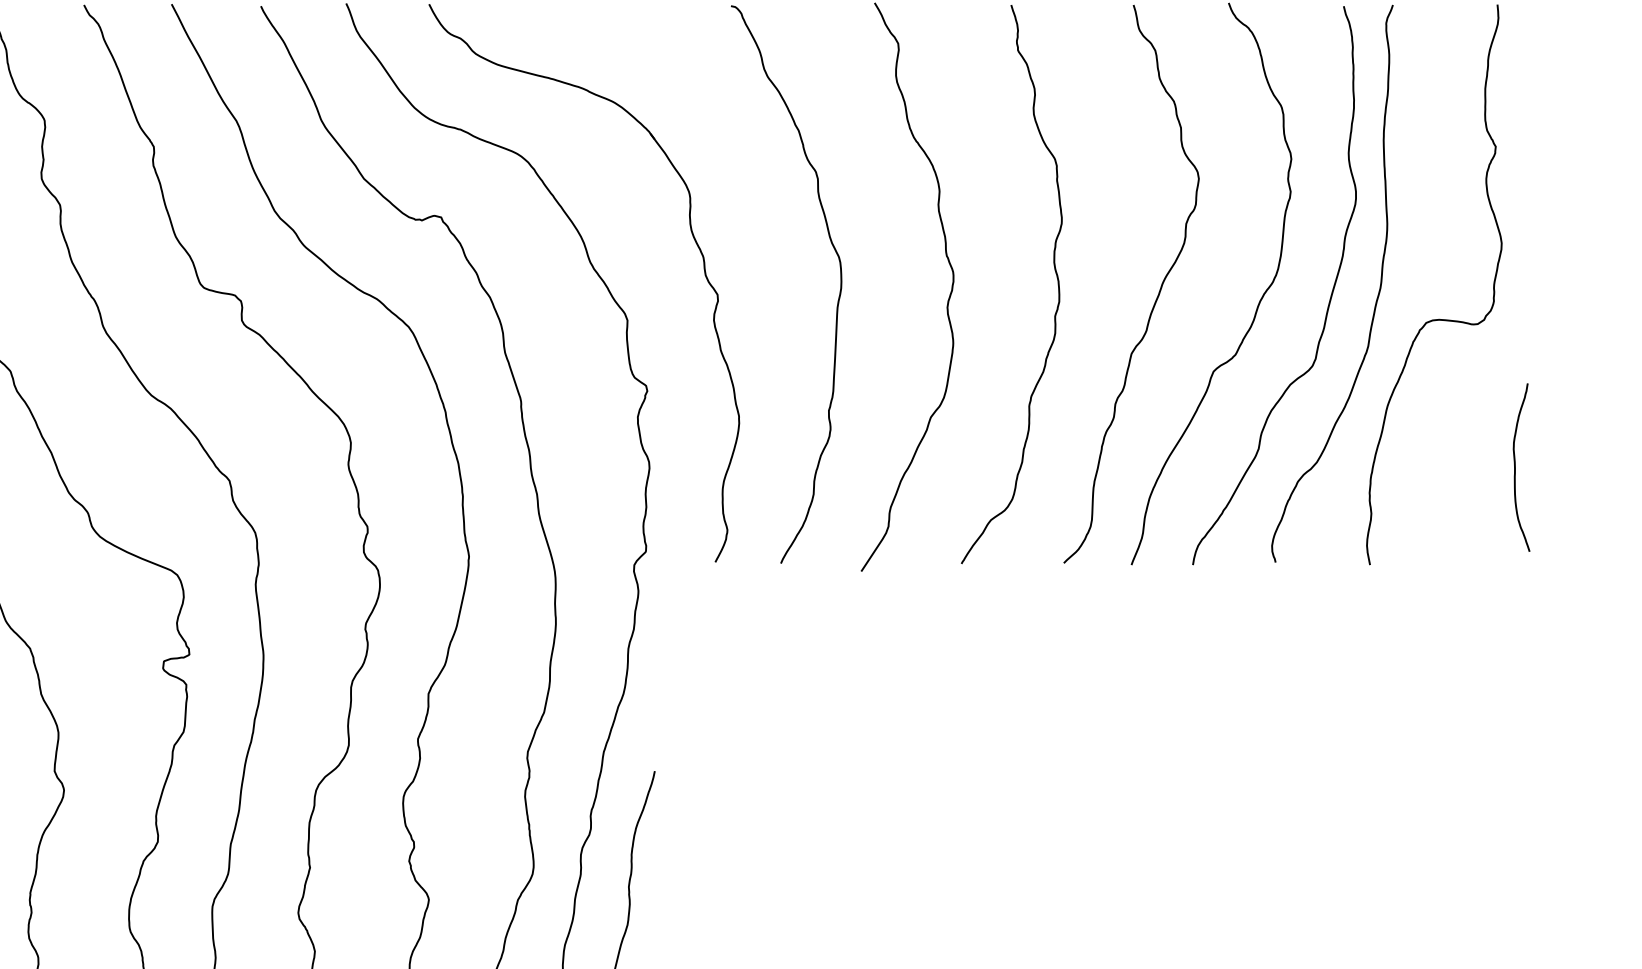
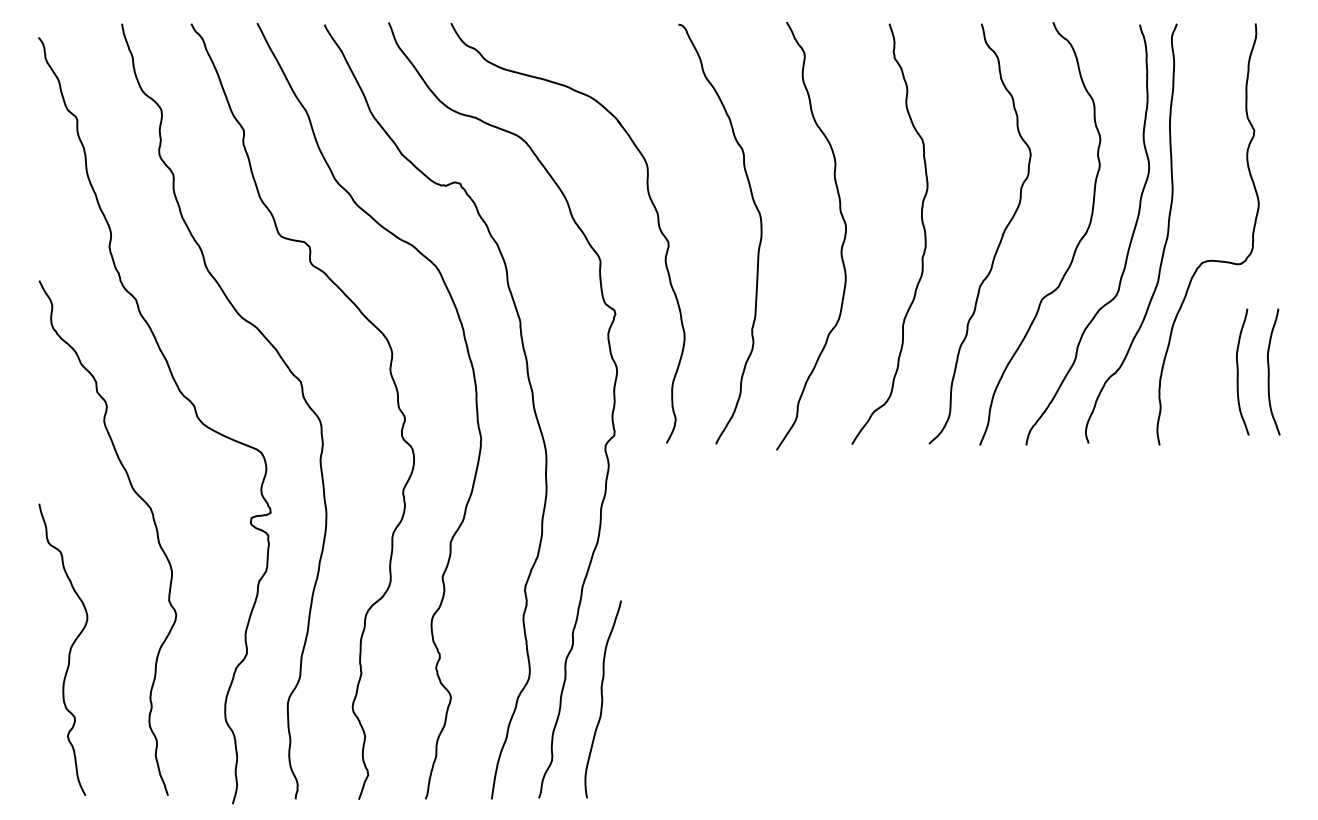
curve: (1474, 466) -> (1238, 371), added

